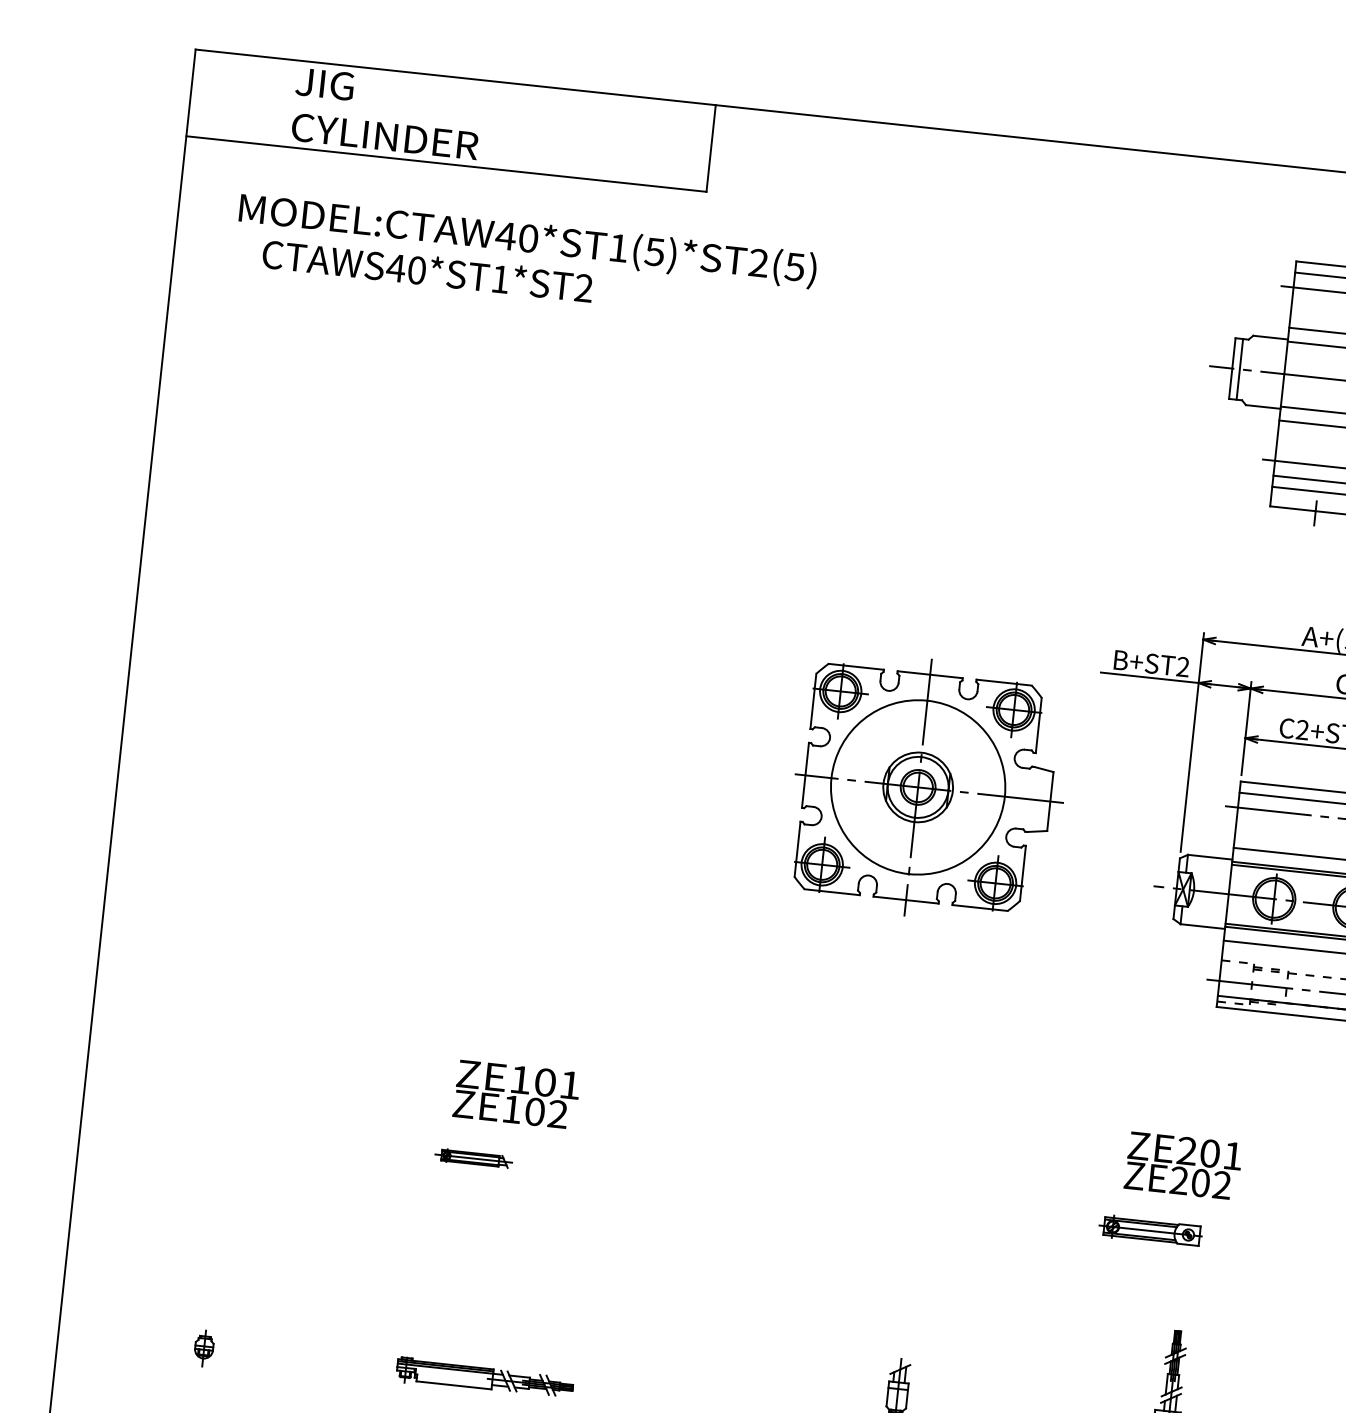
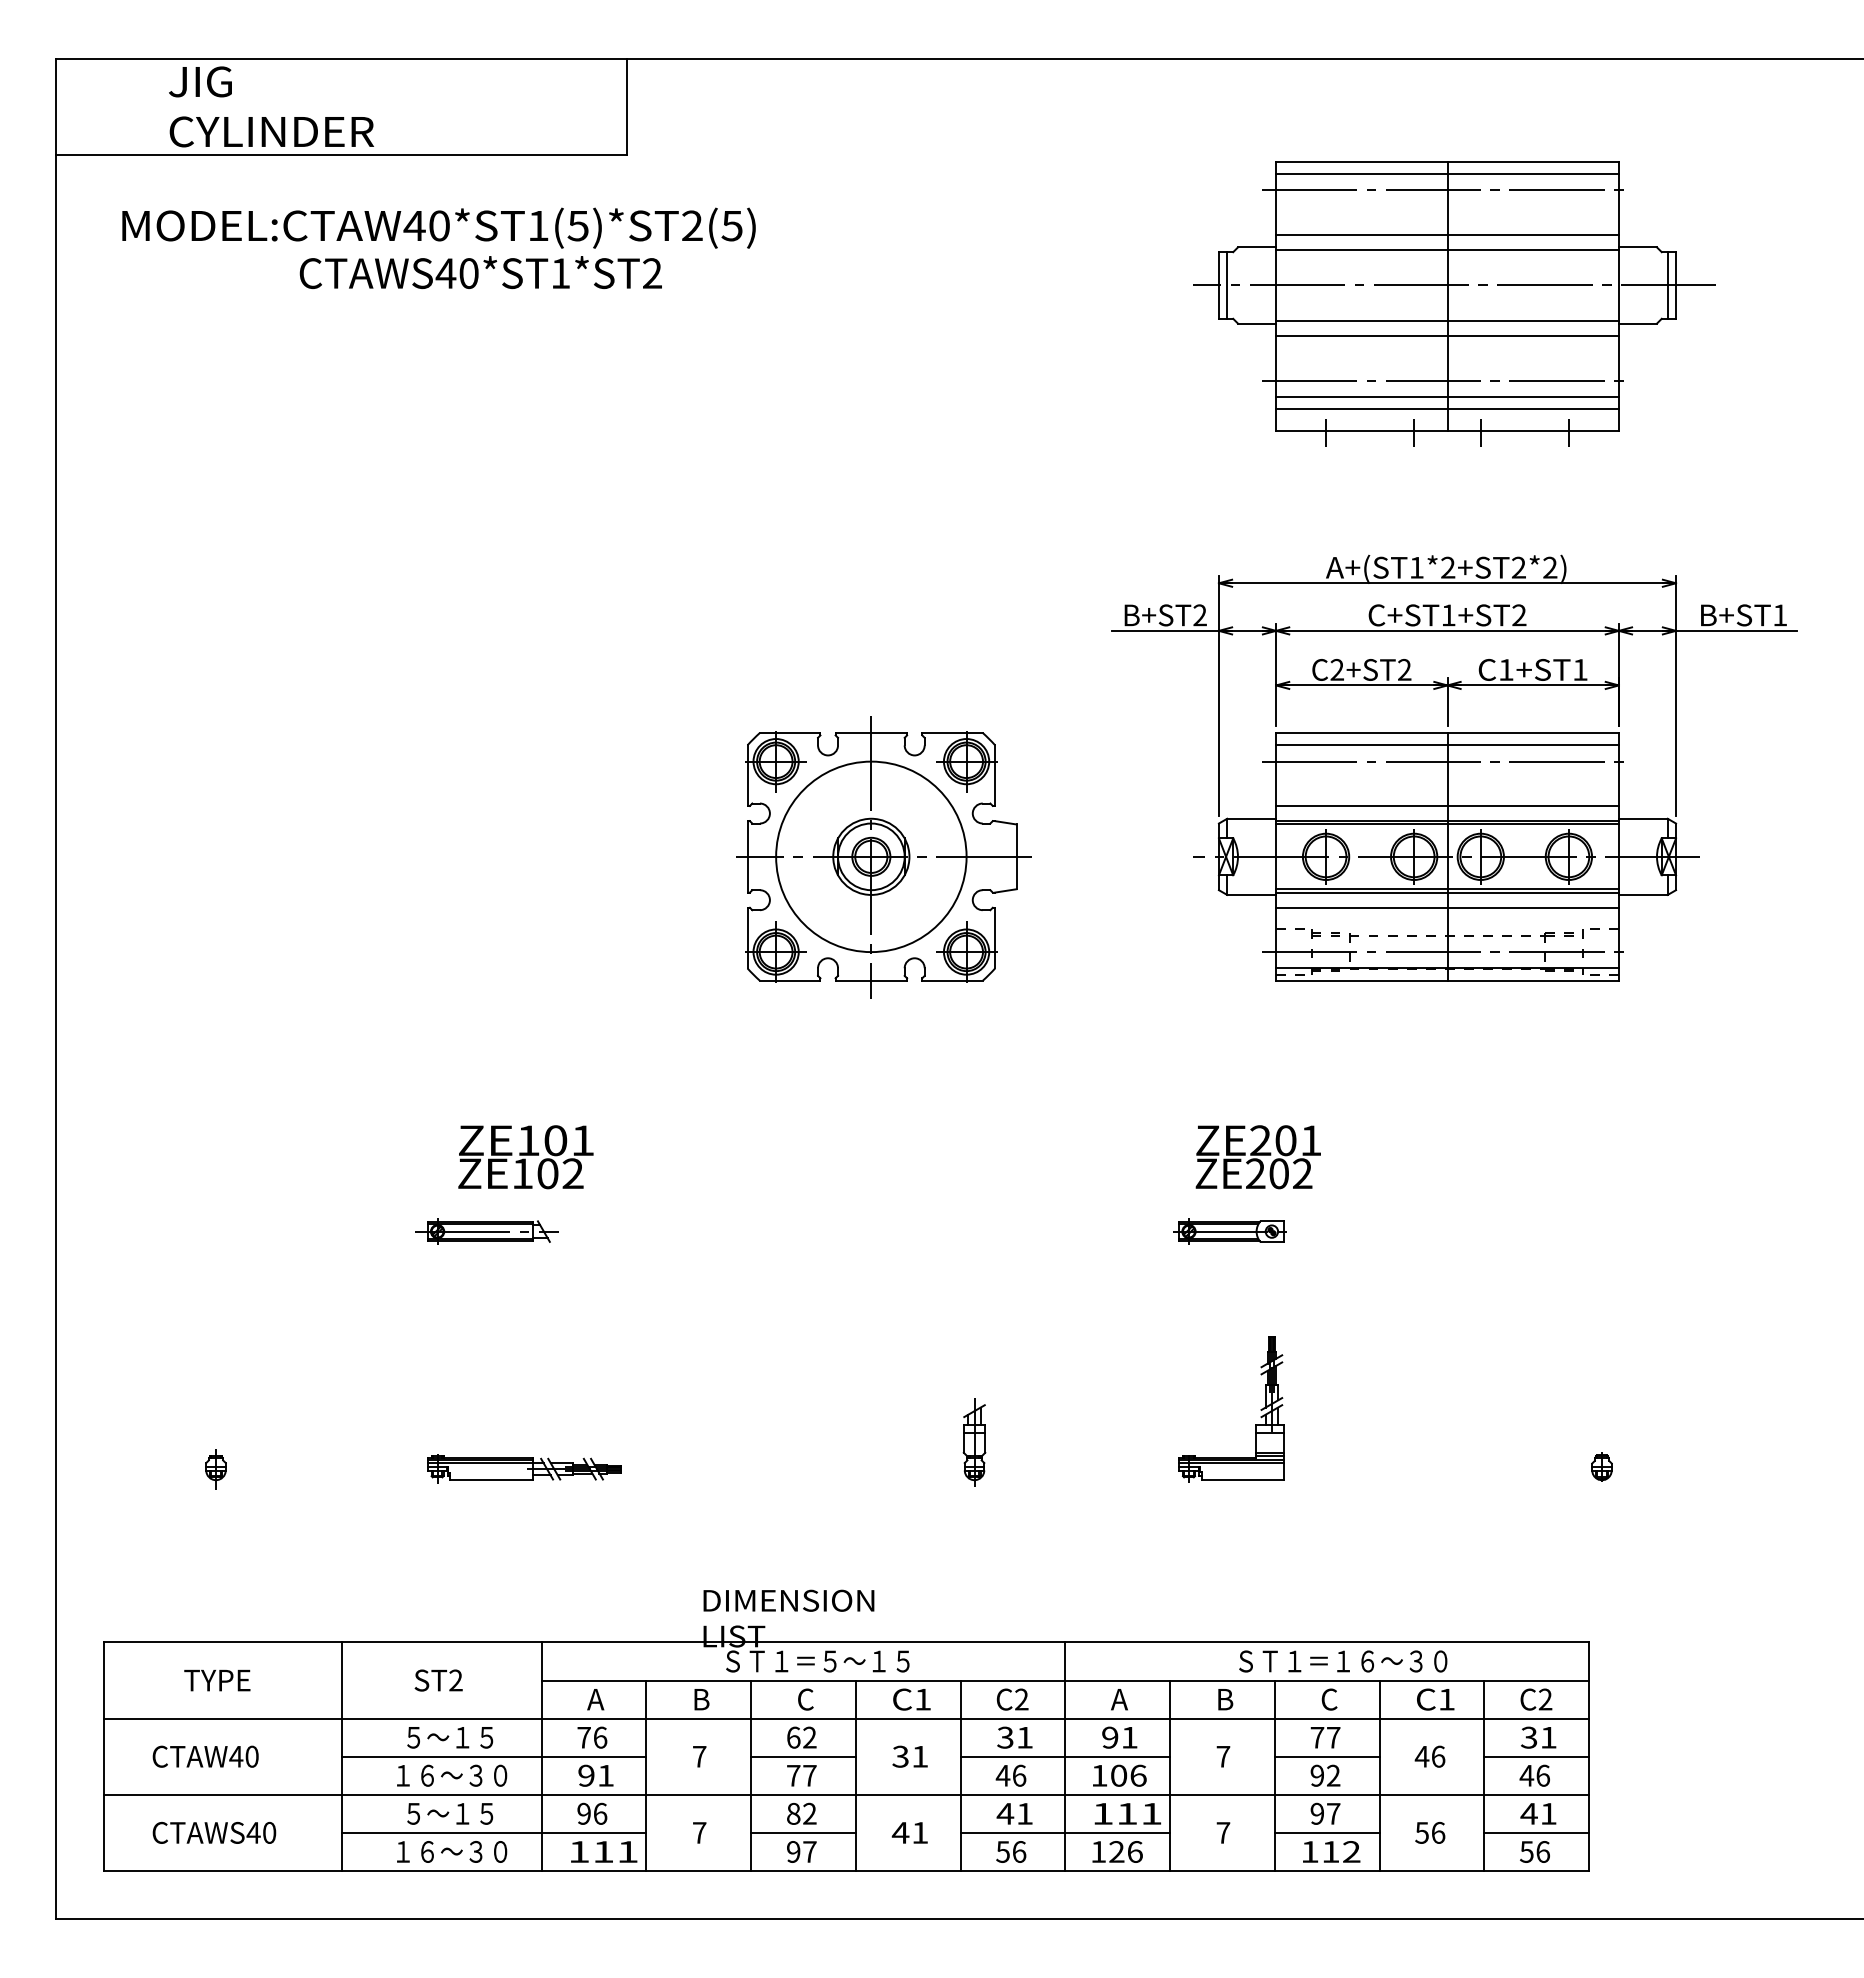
text: (427, 270) -> (480, 272), moved
part: (929, 789) -> (883, 857), moved
part: (473, 1158) -> (486, 1231), size x1.67

